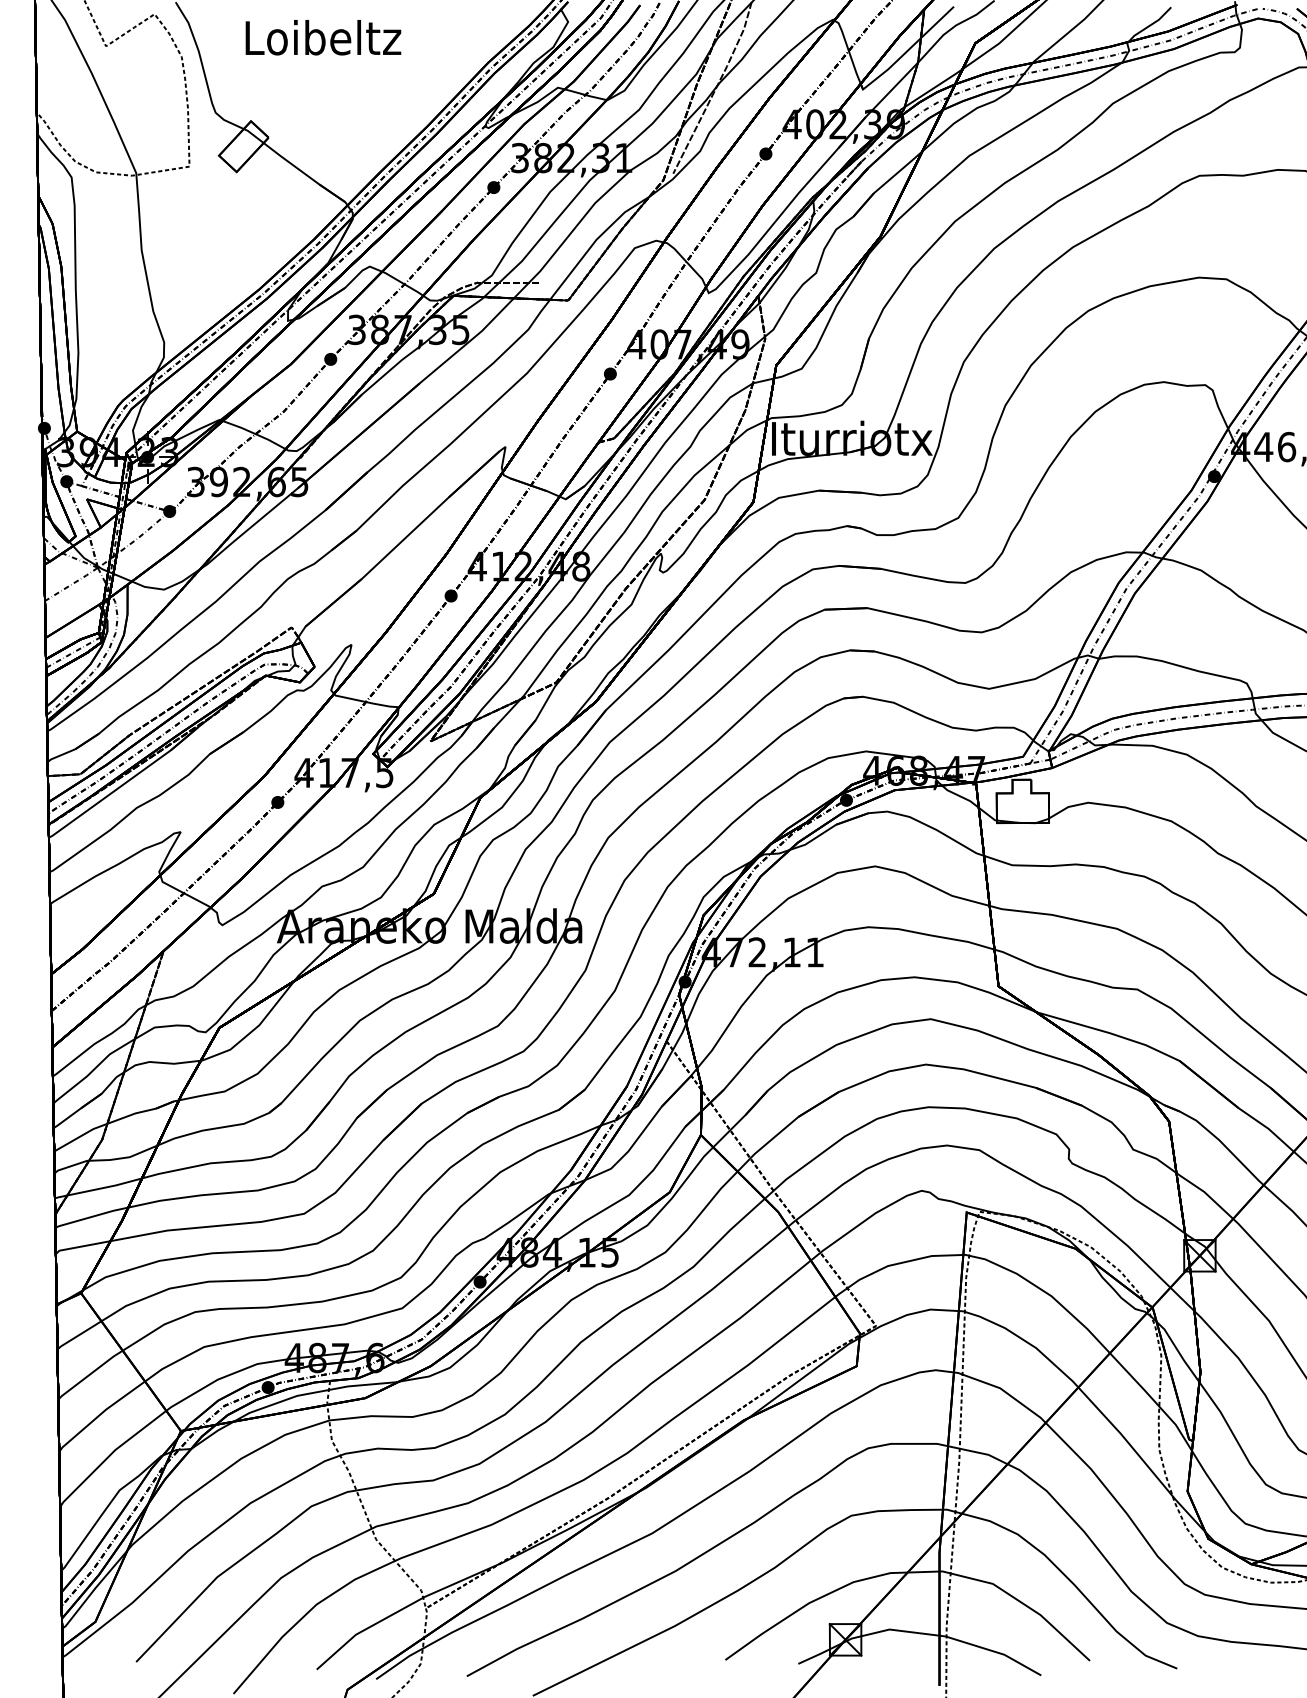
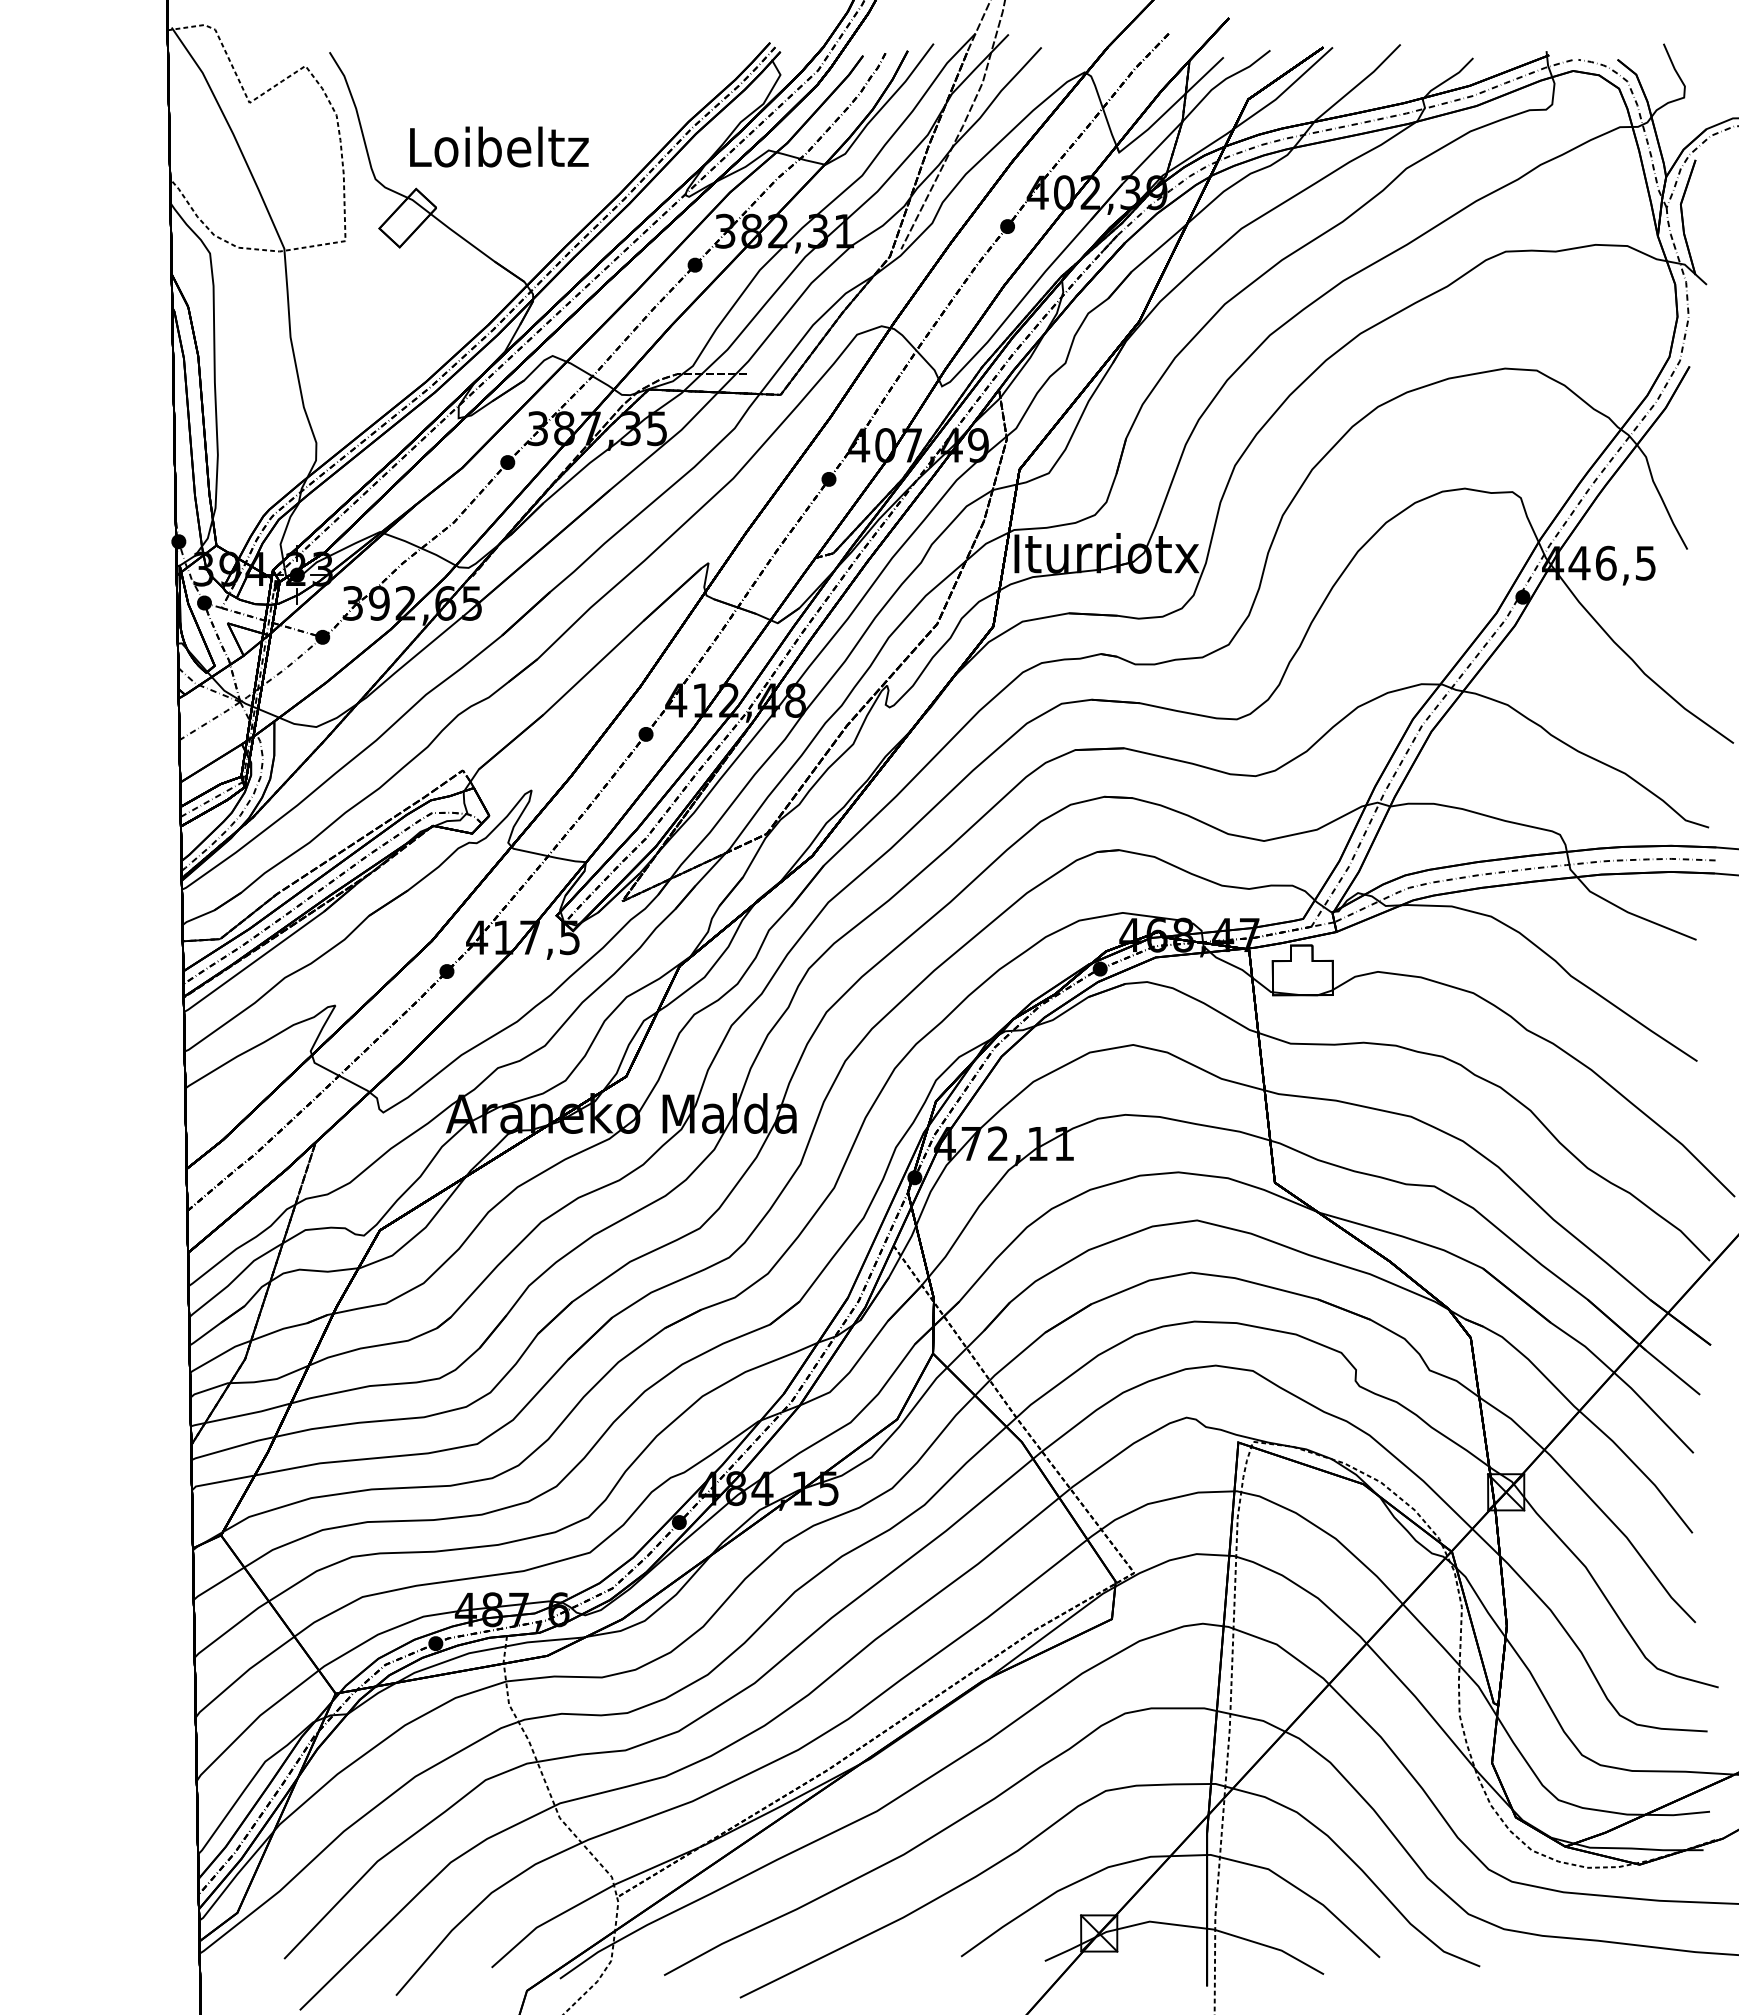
text: (323, 37) -> (499, 146), moved

